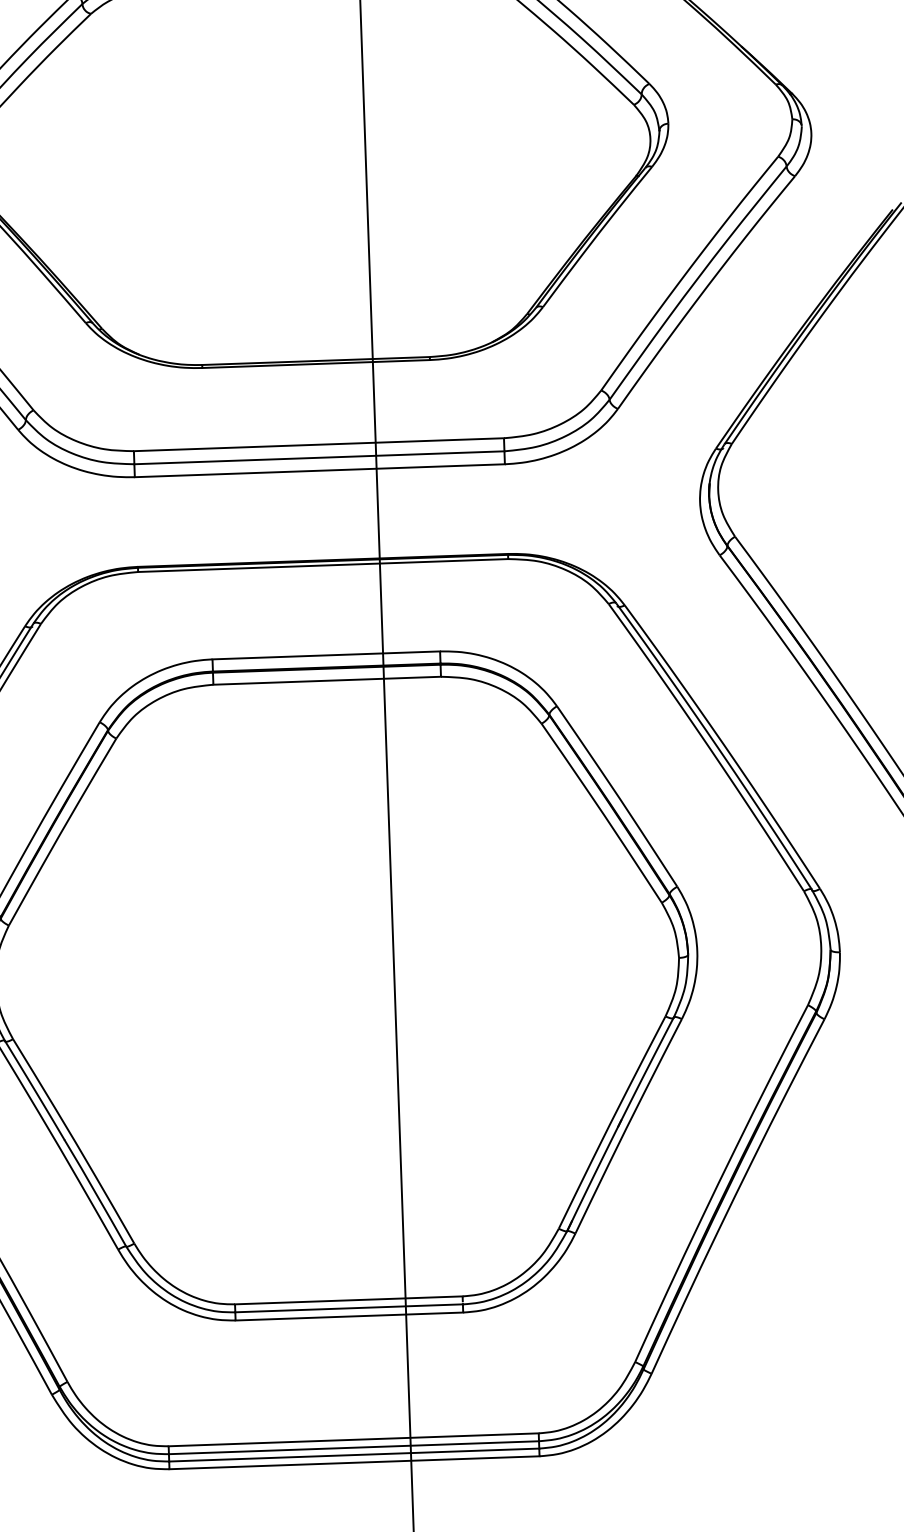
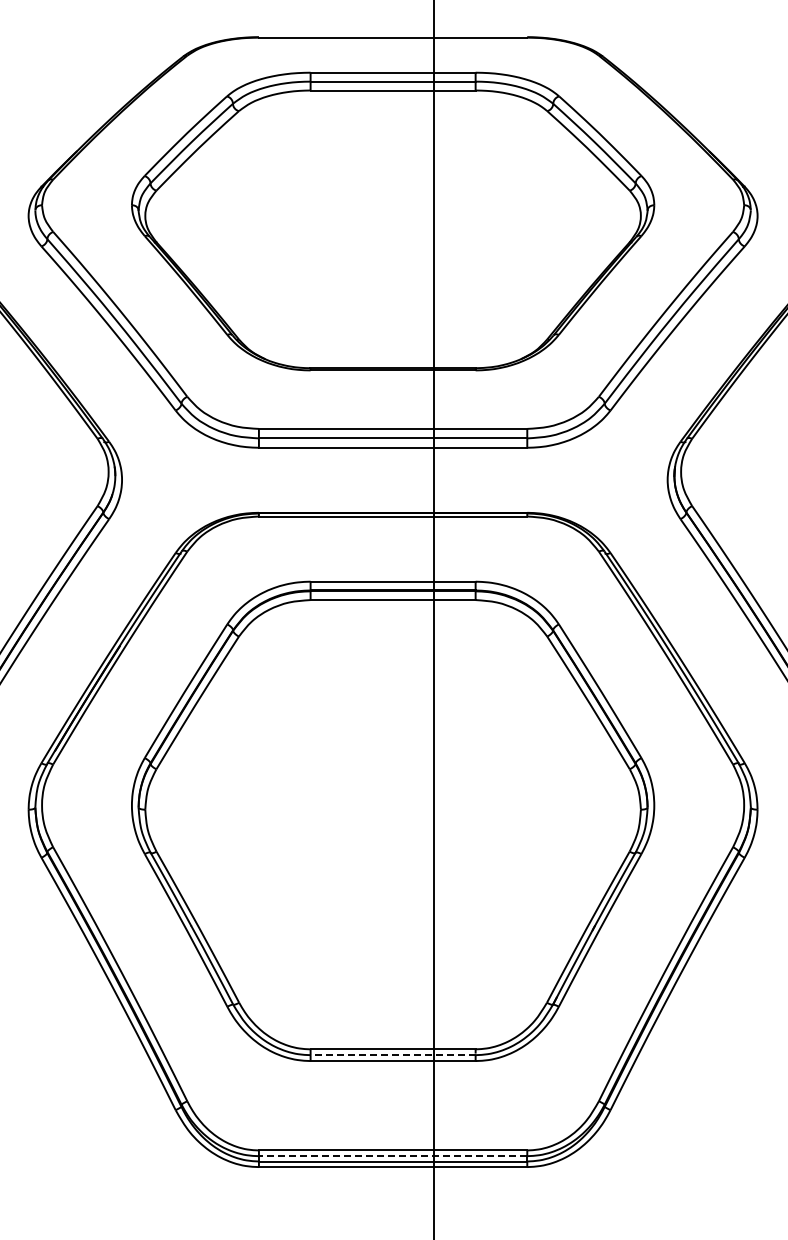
line: (349, 1308) -> (393, 1055), solid -> dashed
line: (353, 1448) -> (392, 1156), solid -> dashed

